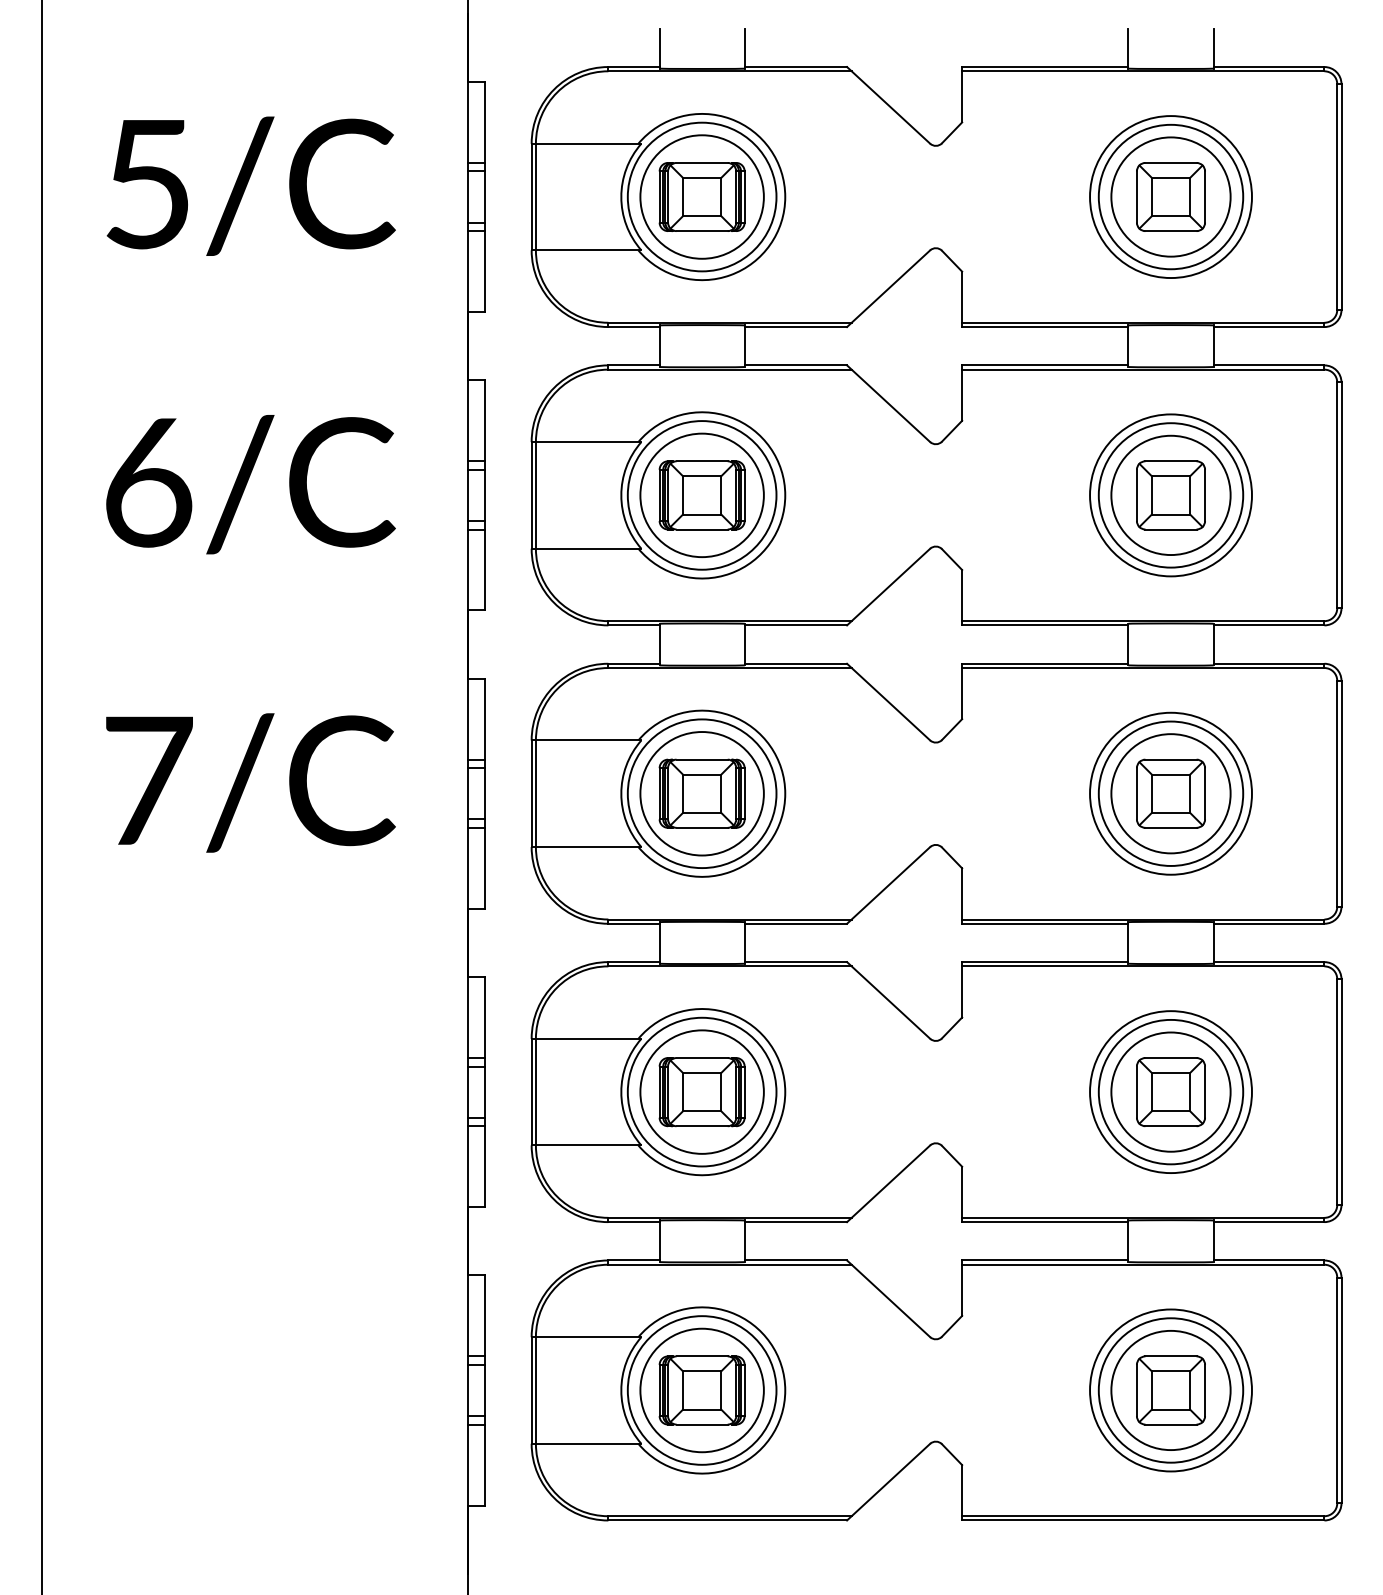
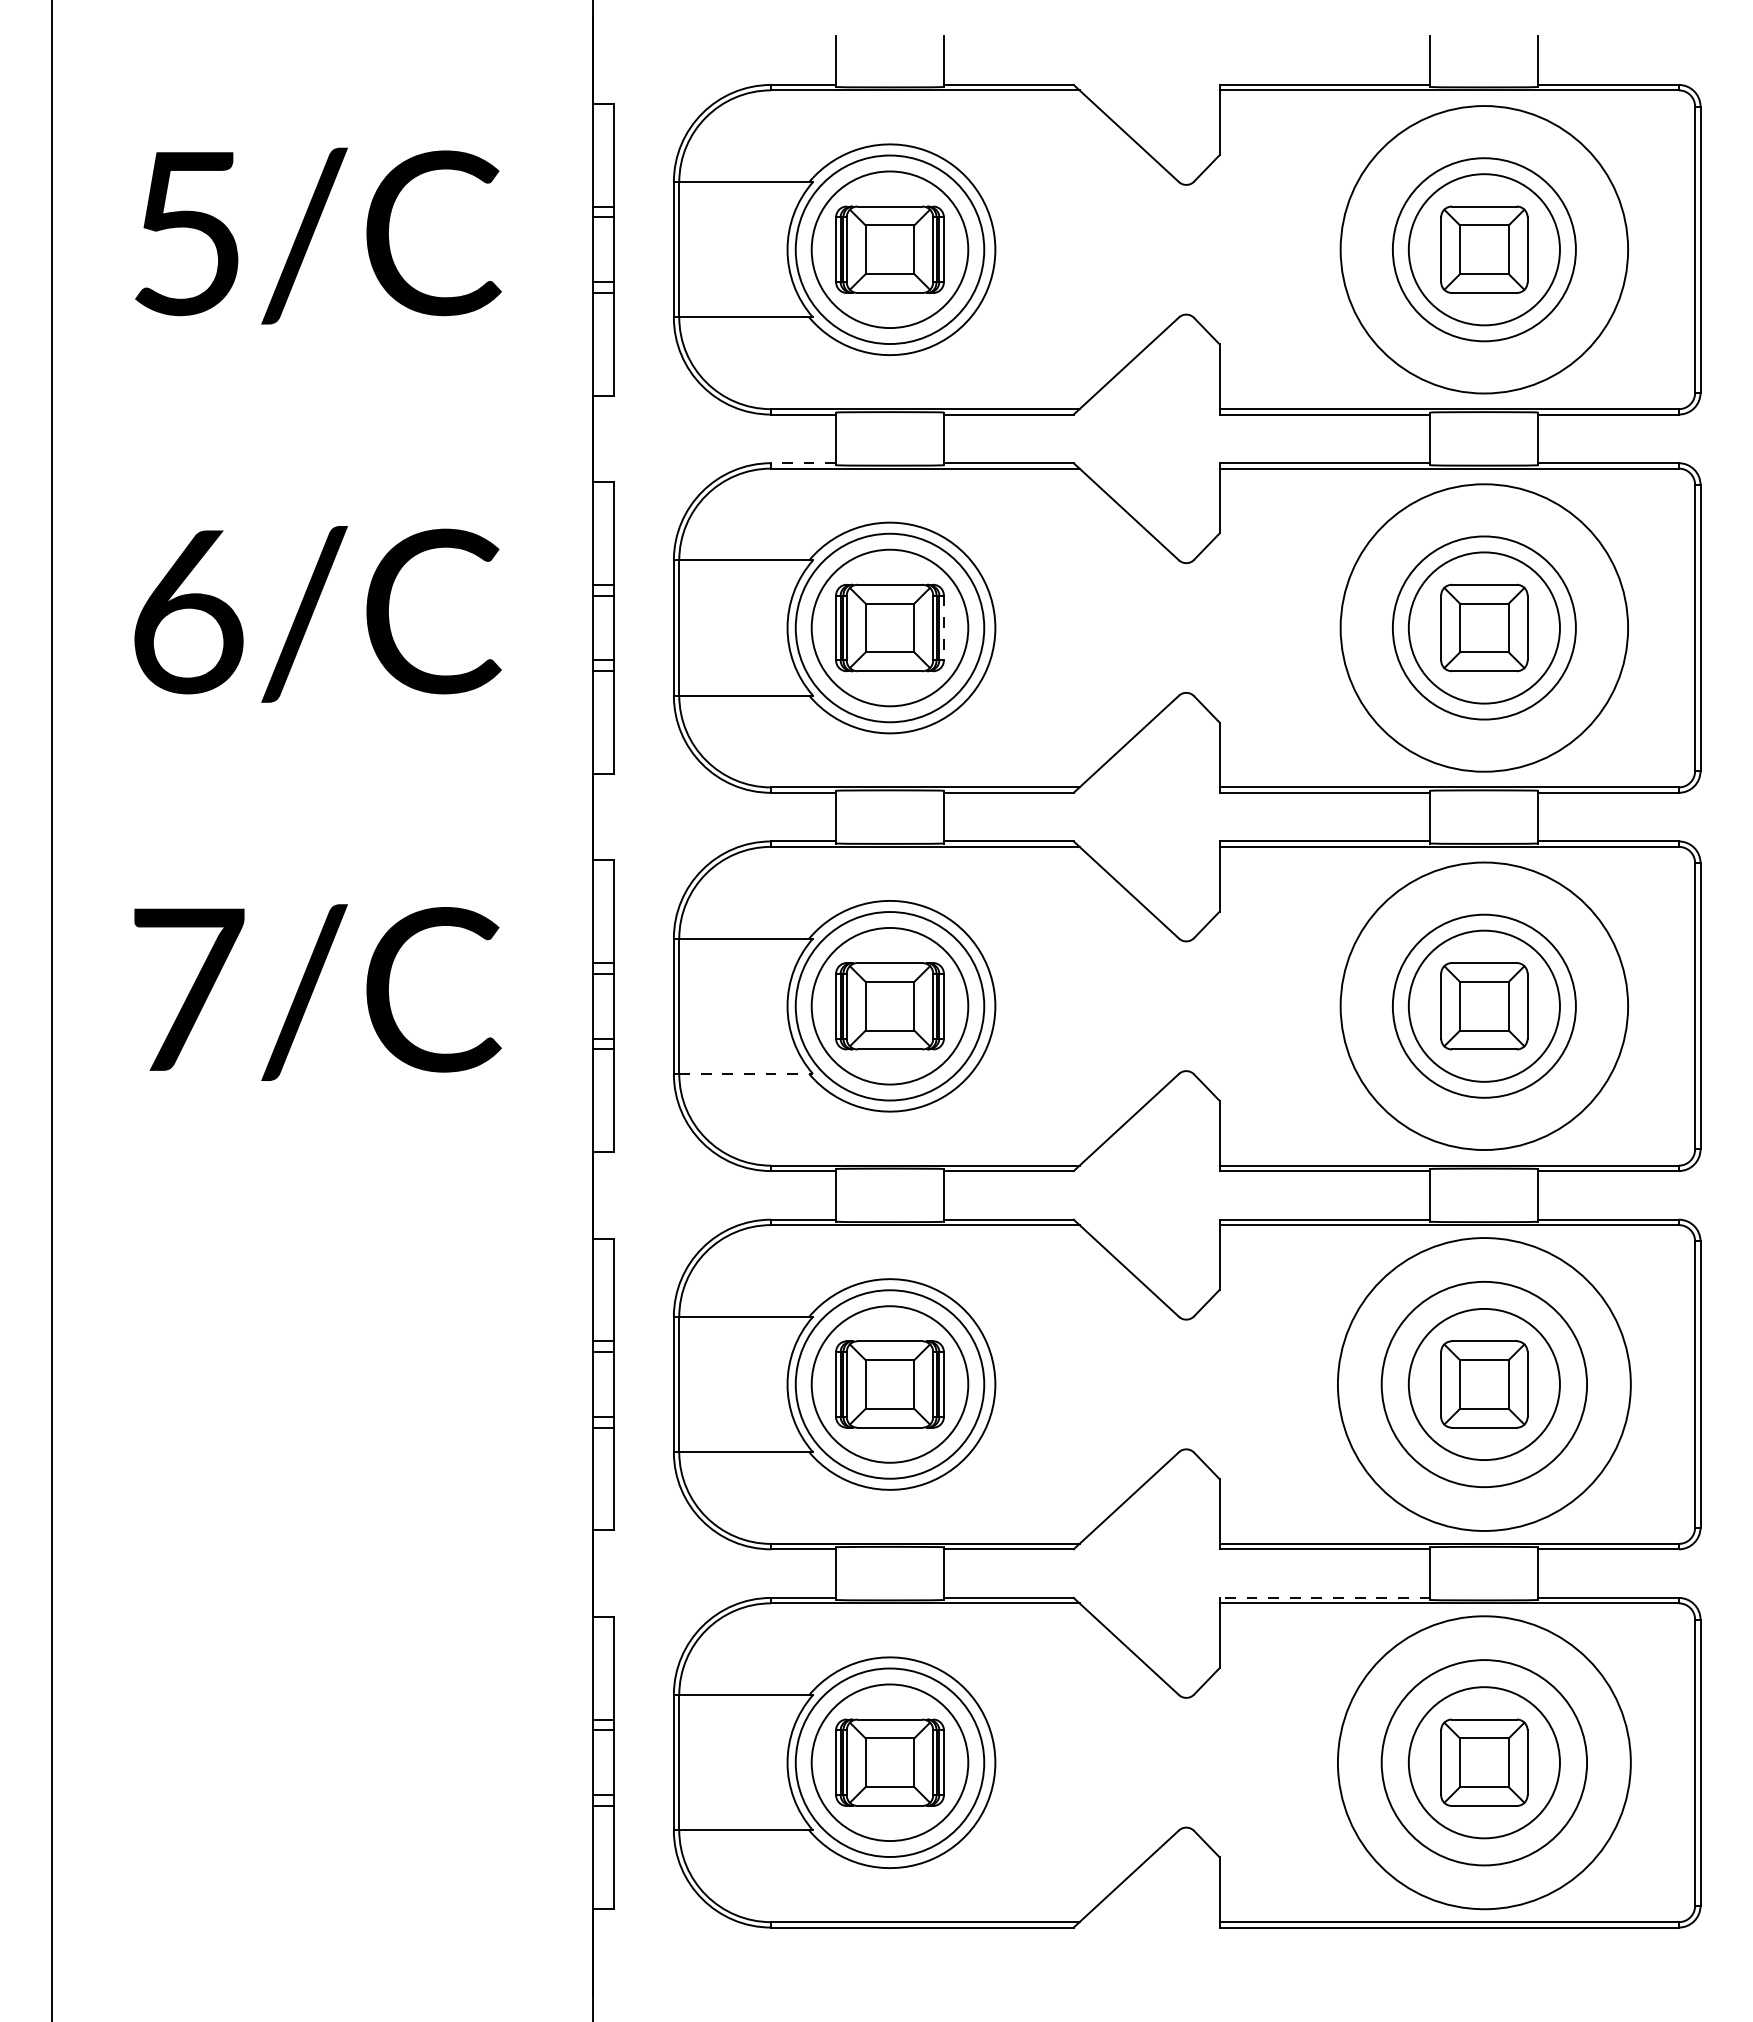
circle: (1171, 196) -> (1484, 249), size x1.4
line: (633, 365) -> (803, 463), solid -> dashed
circle: (1171, 494) -> (1484, 627), size x1.4
line: (744, 495) -> (943, 628), solid -> dashed
circle: (1171, 793) -> (1484, 1005), size x1.4
line: (588, 846) -> (746, 1073), solid -> dashed
circle: (1170, 1092) -> (1483, 1384), size x1.6
line: (1044, 1260) -> (1324, 1597), solid -> dashed
circle: (1170, 1390) -> (1483, 1762), size x1.6

